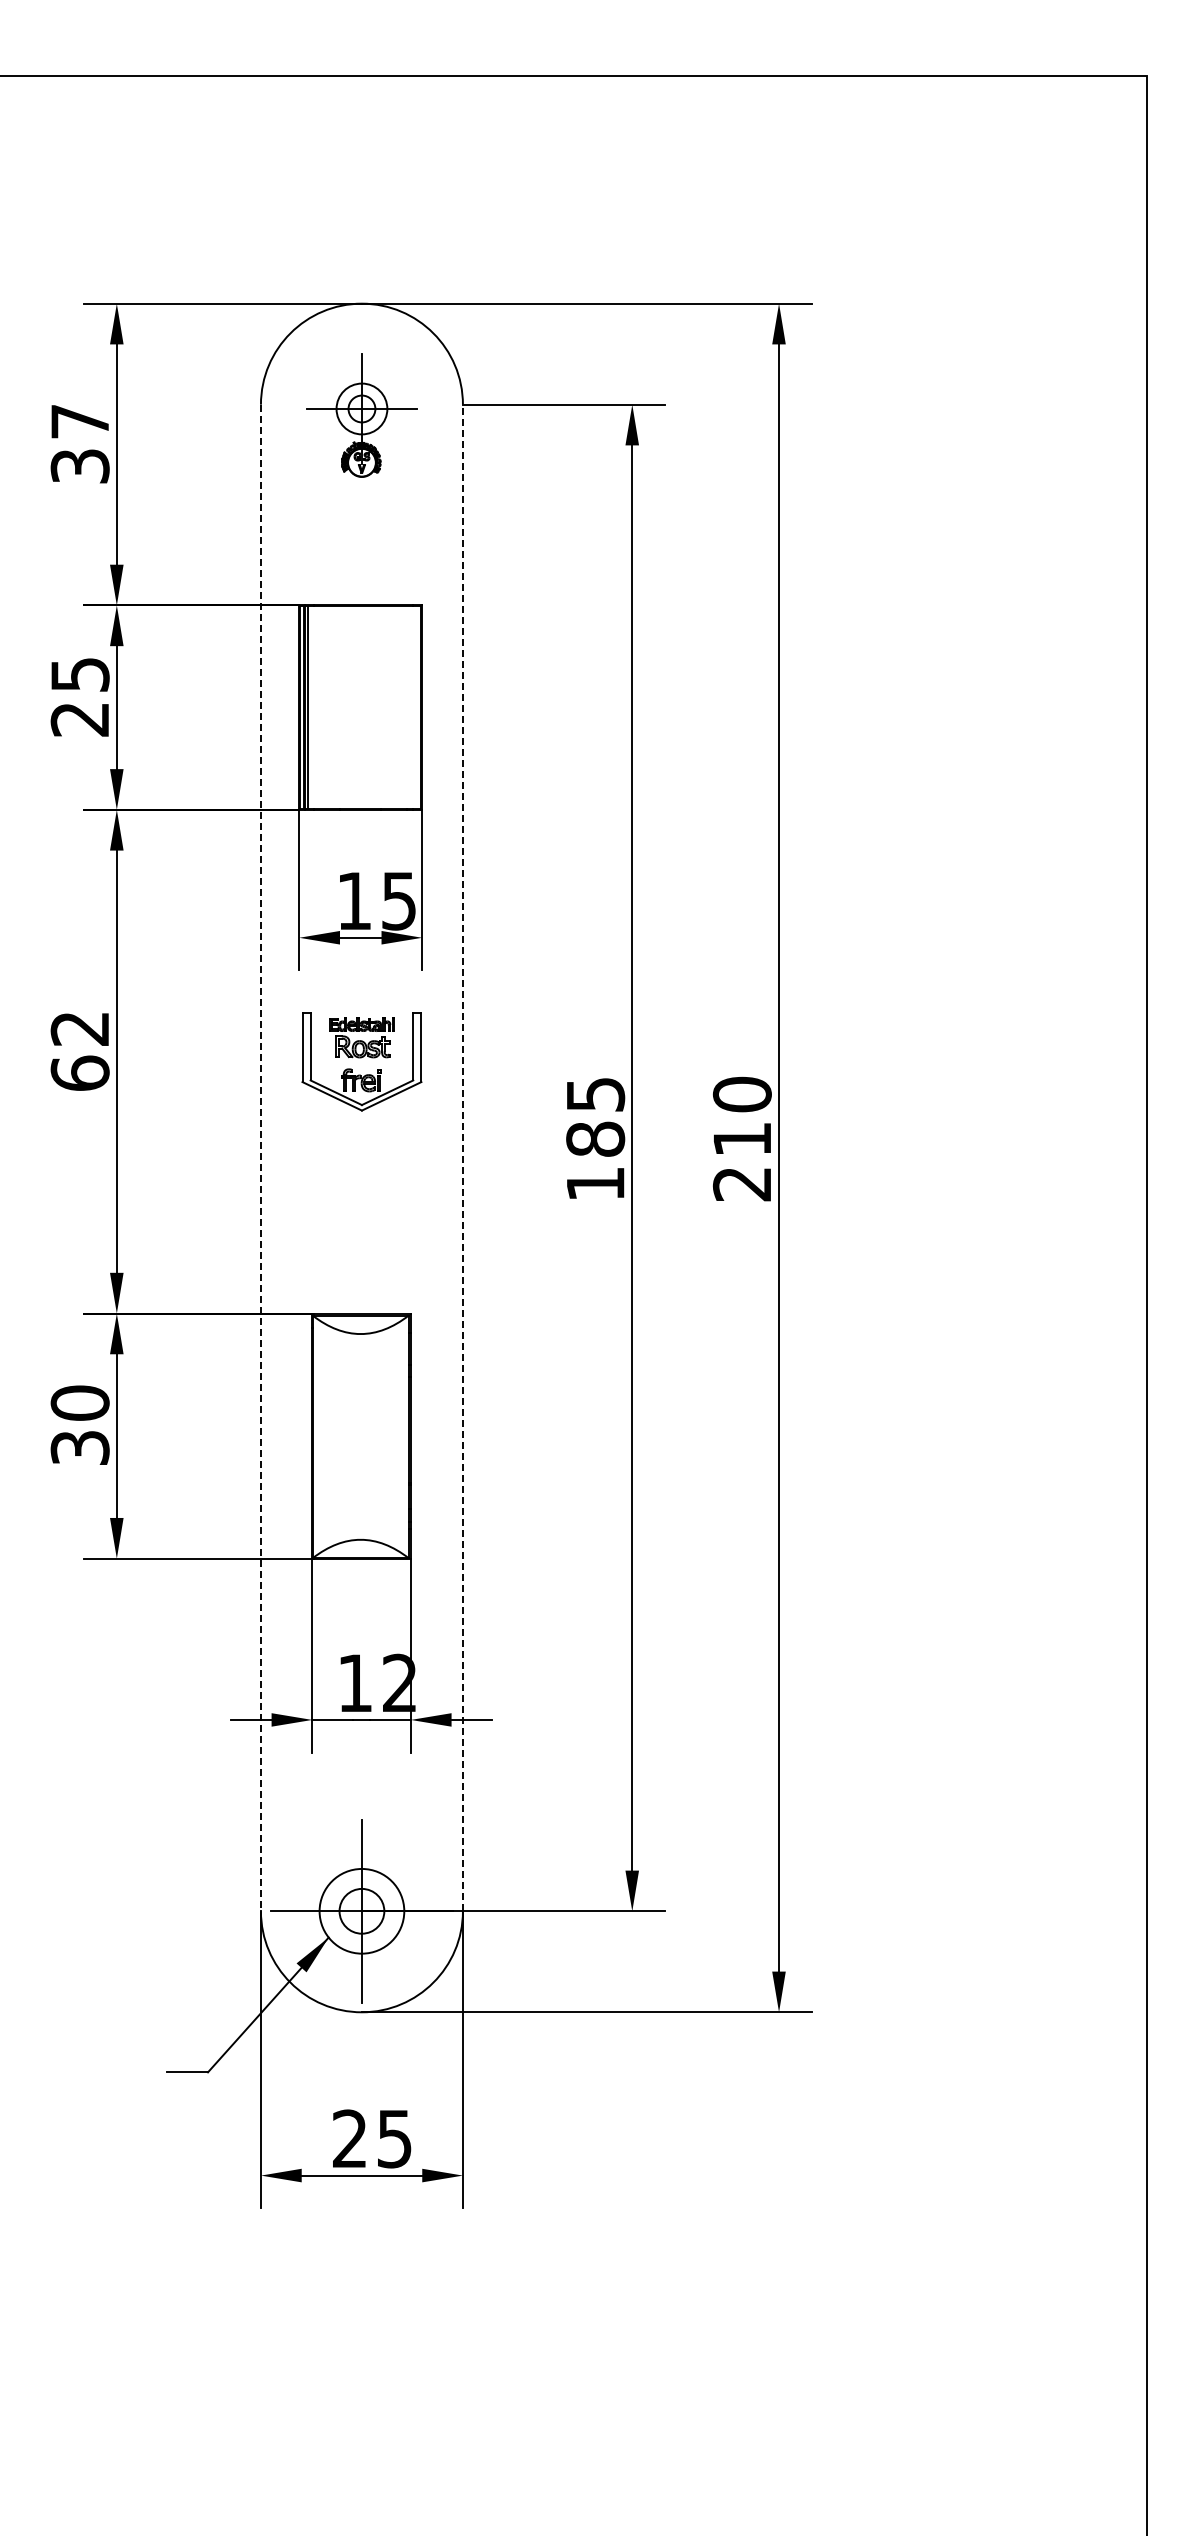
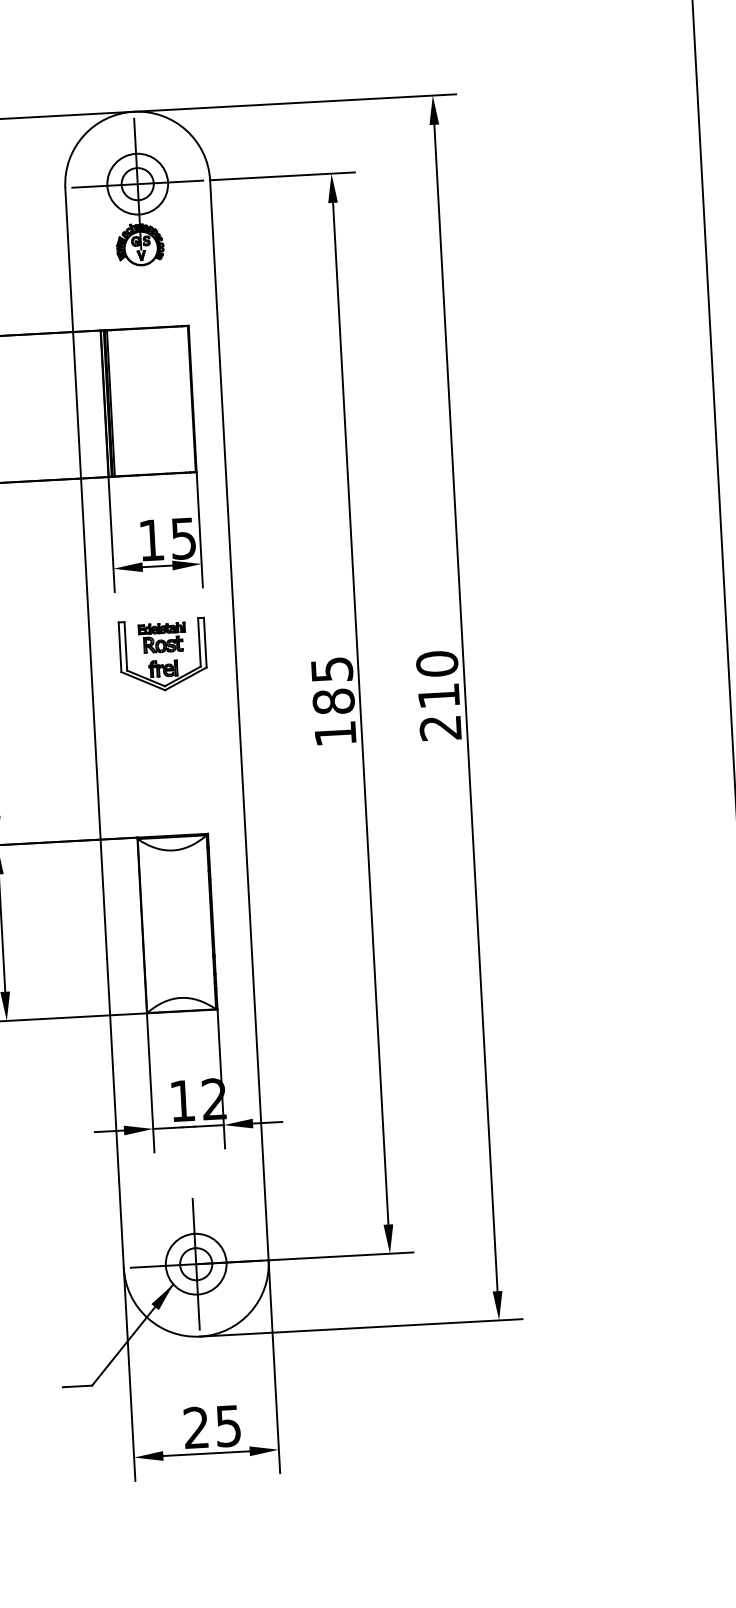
part: (361, 415) -> (137, 191), size x1.67
line: (462, 1157) -> (239, 719), dashed -> solid
line: (260, 1158) -> (94, 728), dashed -> solid

